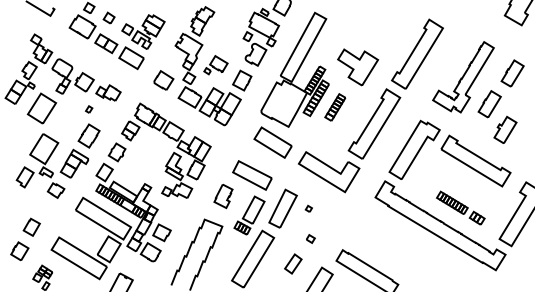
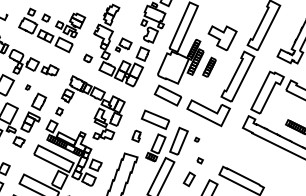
part: (163, 80) -> (87, 58), size x0.6
part: (89, 109) -> (28, 87), moved
part: (116, 152) -> (59, 111), size x0.6
part: (223, 196) -> (136, 136), size x0.7

